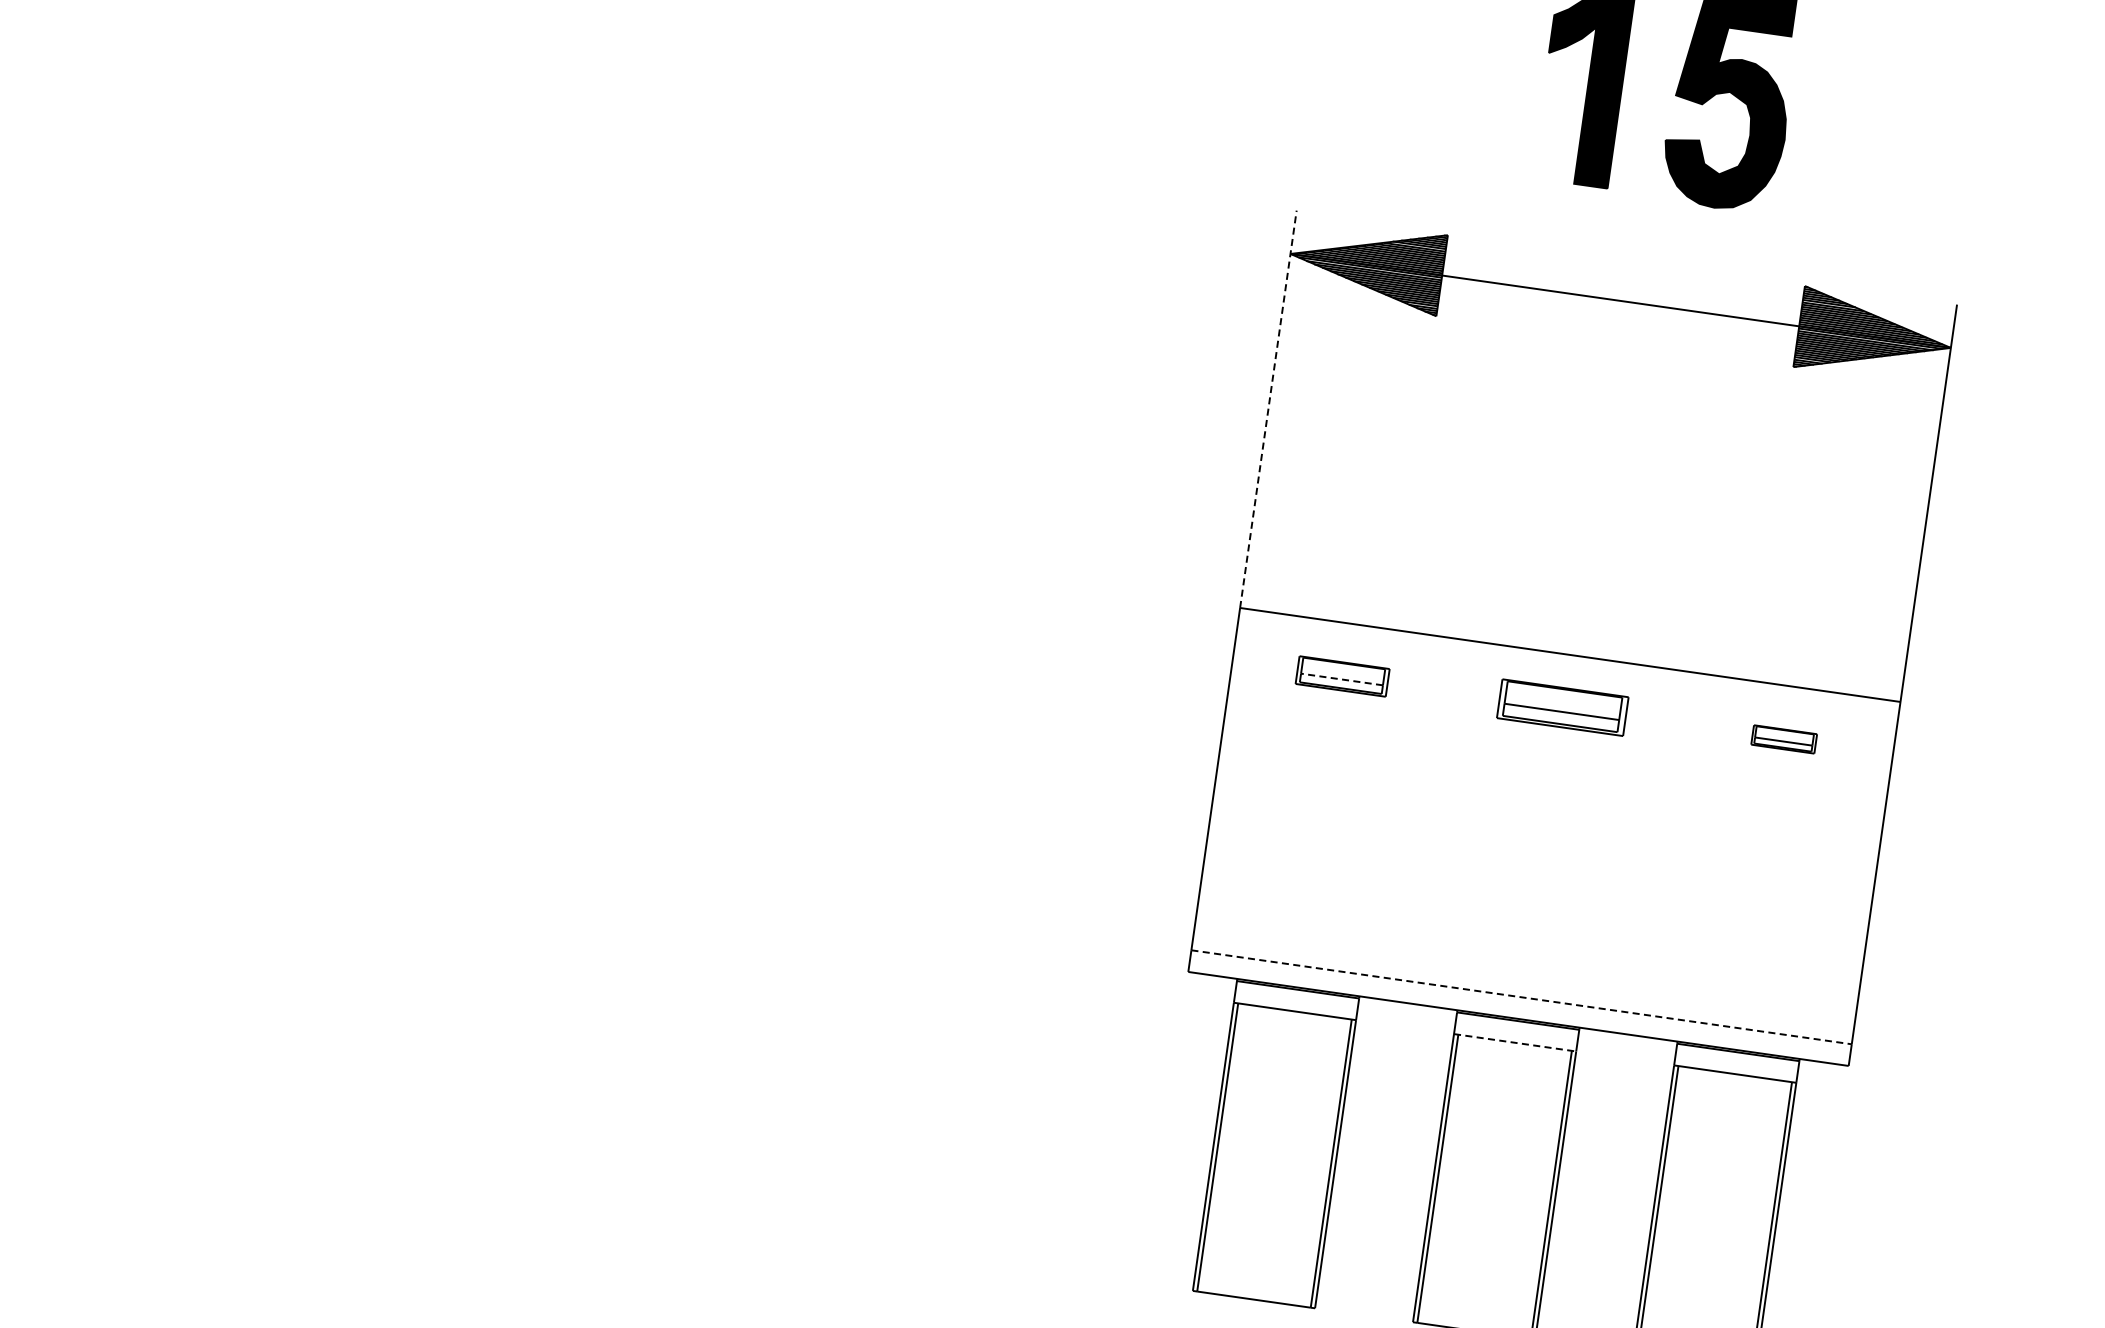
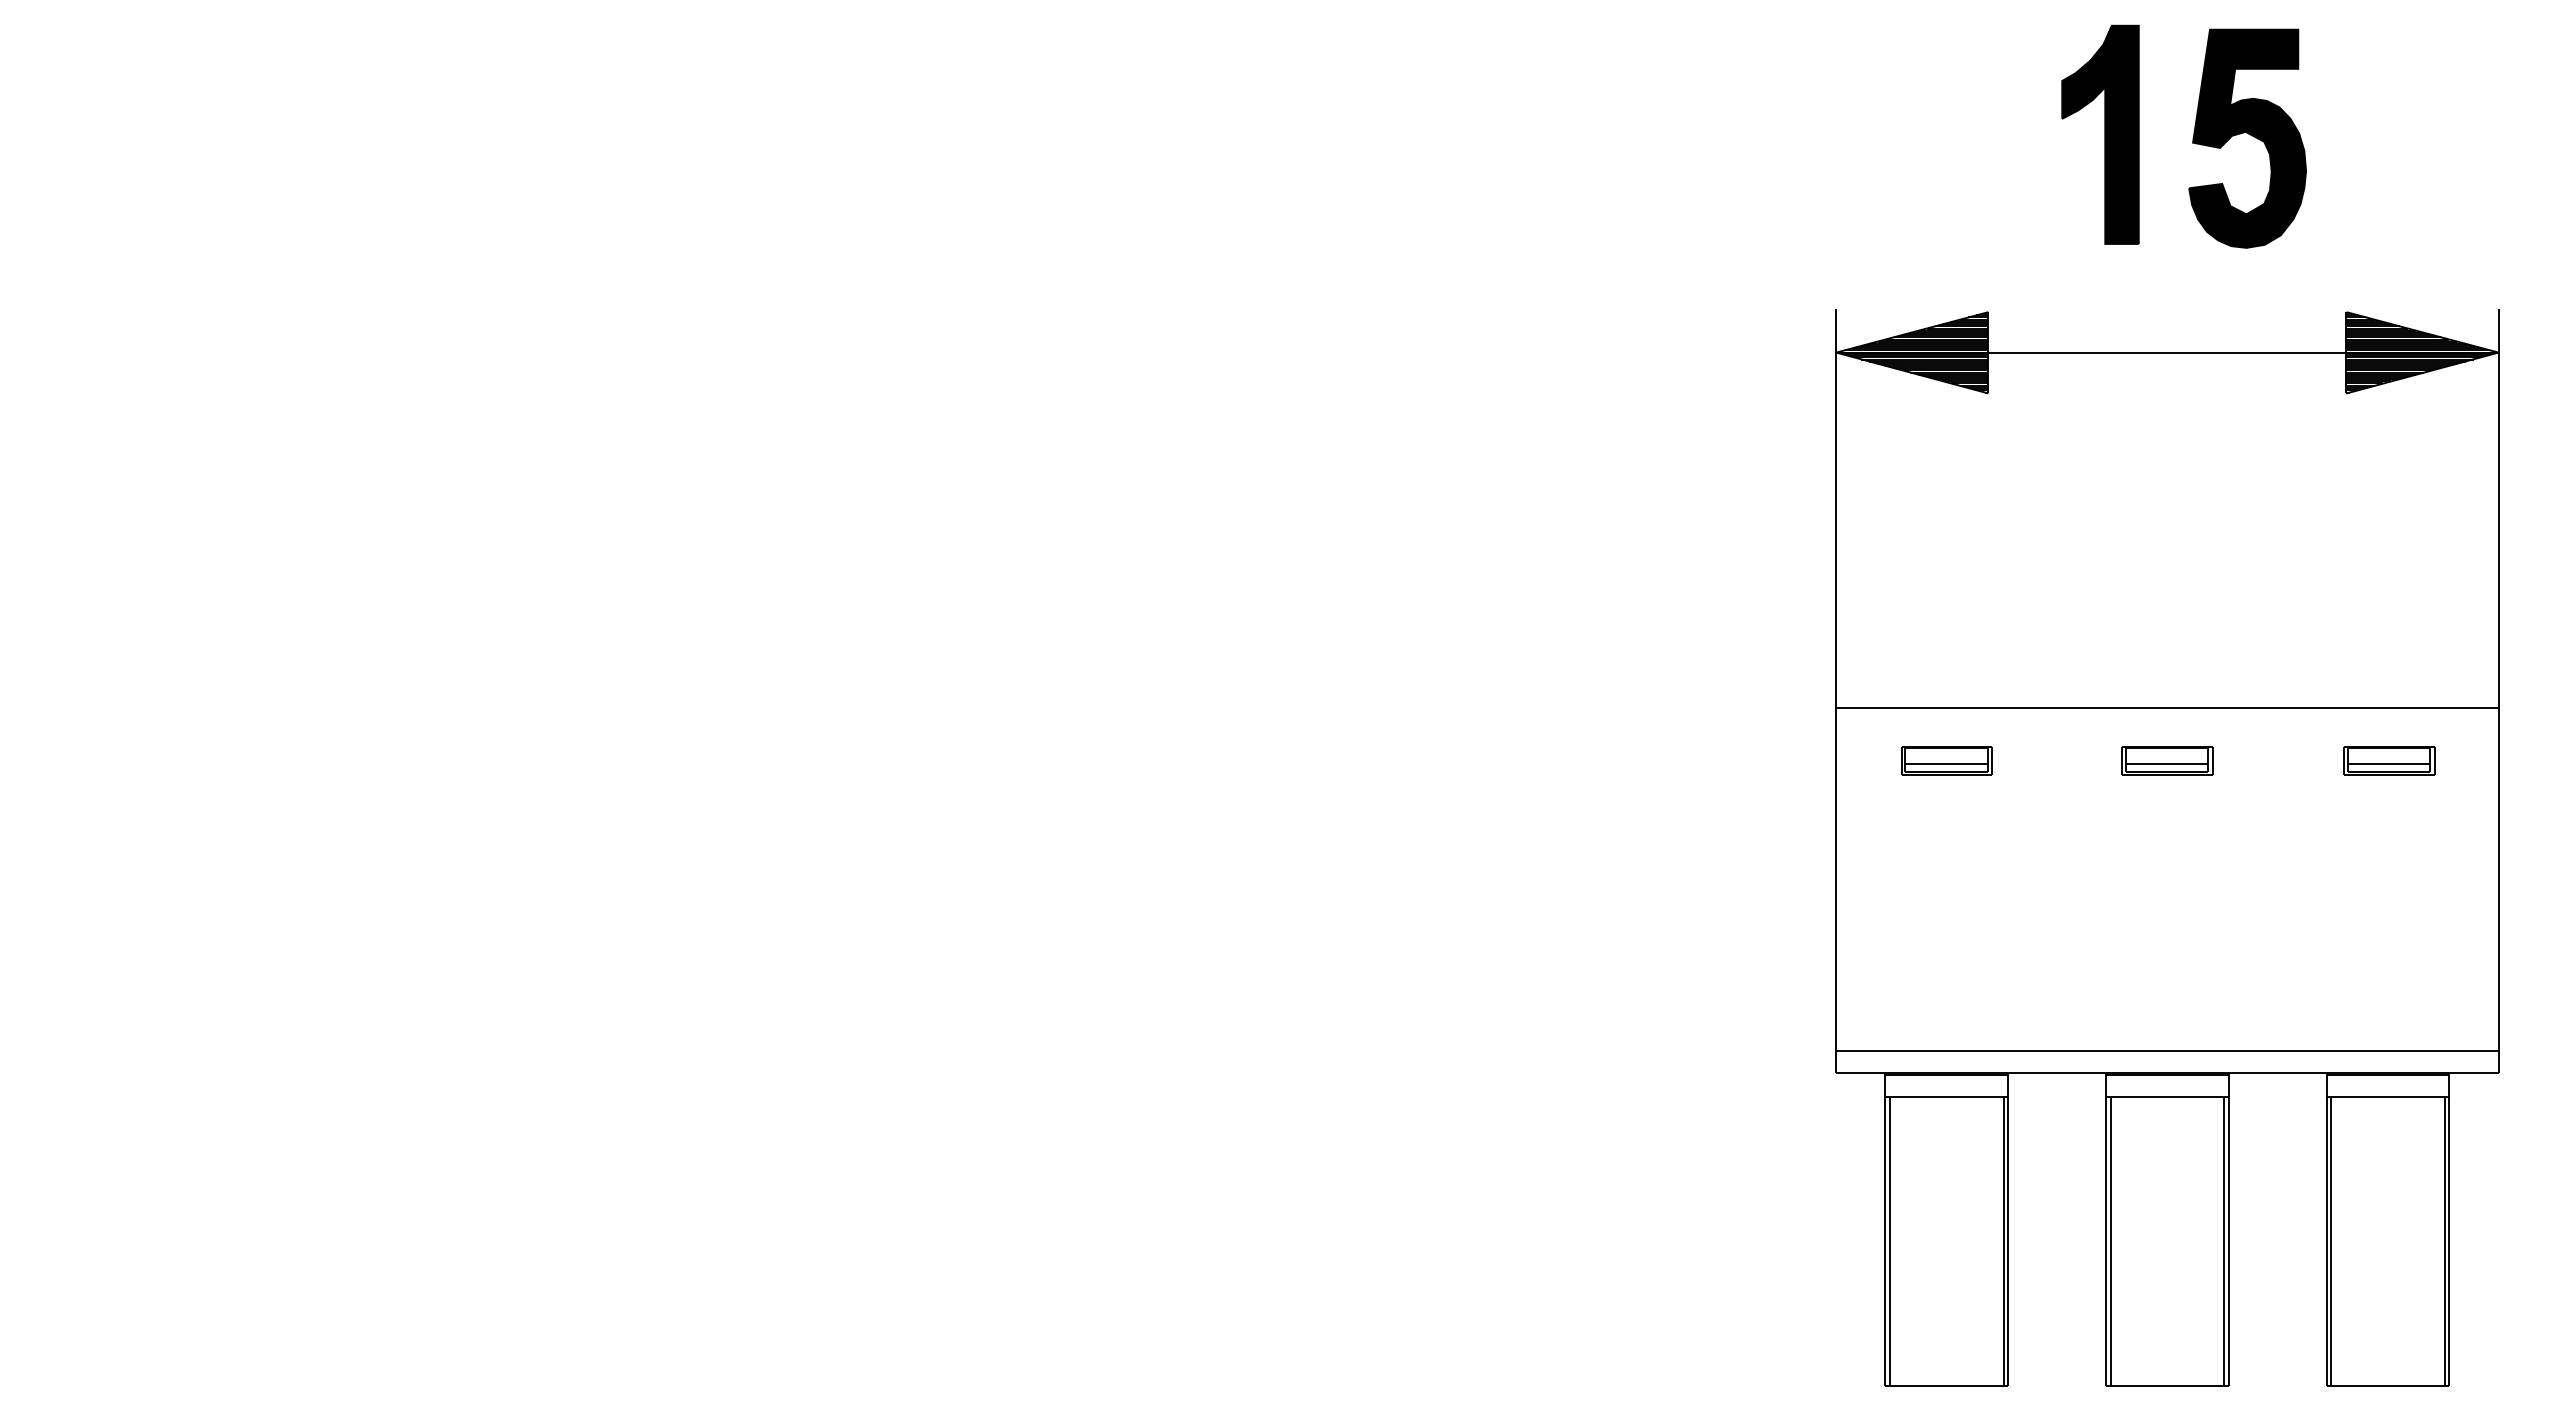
line: (1268, 408) -> (1836, 507), dashed -> solid
line: (1341, 679) -> (1945, 763), dashed -> solid
part: (1562, 707) -> (2167, 760), size x0.71
part: (1784, 739) -> (2389, 760), size x1.43
line: (1521, 996) -> (2167, 1050), dashed -> solid
line: (1515, 1042) -> (2167, 1096), dashed -> solid

